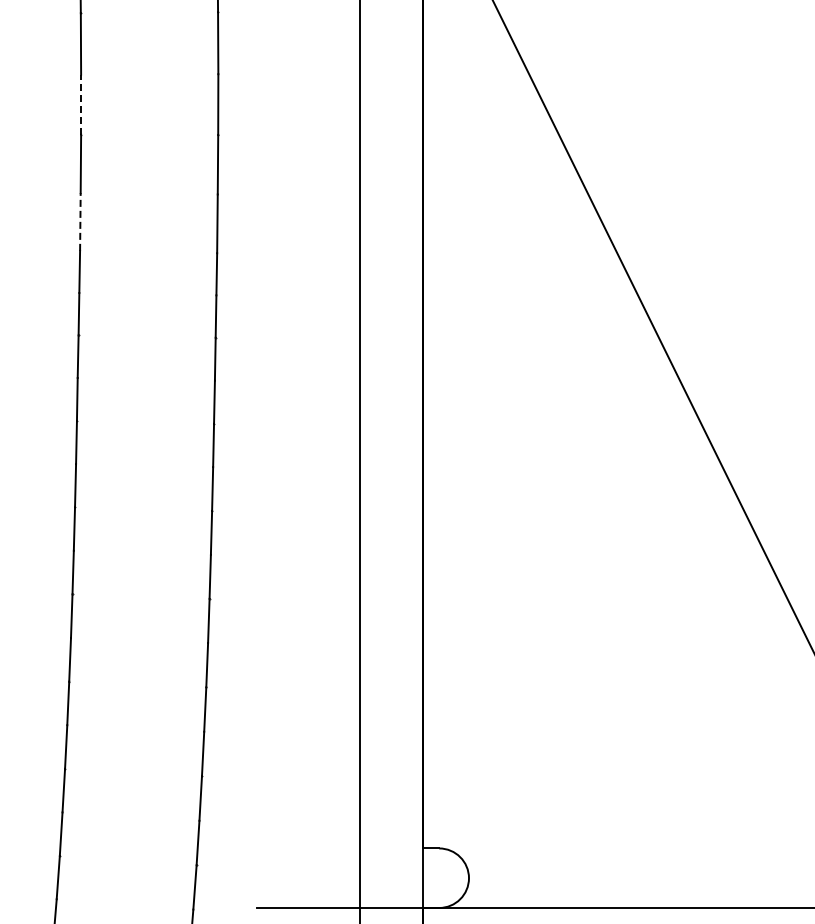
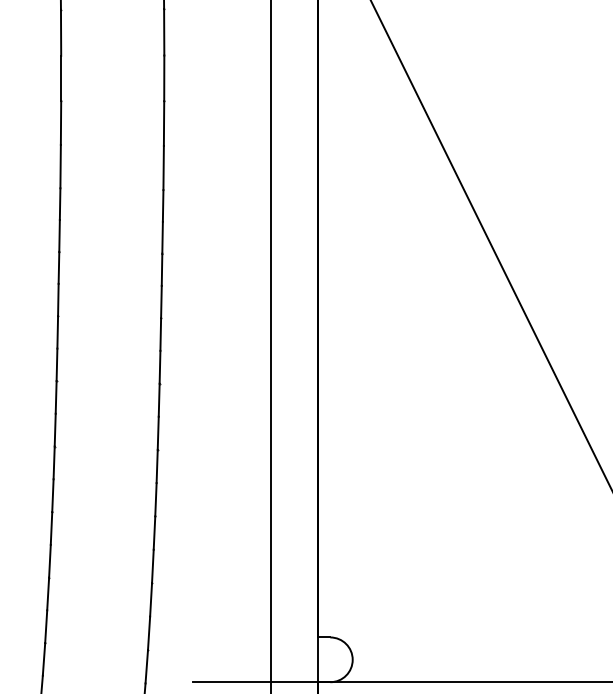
line: (81, 104) -> (61, 78), dashed -> solid
line: (80, 222) -> (60, 166), dashed -> solid

